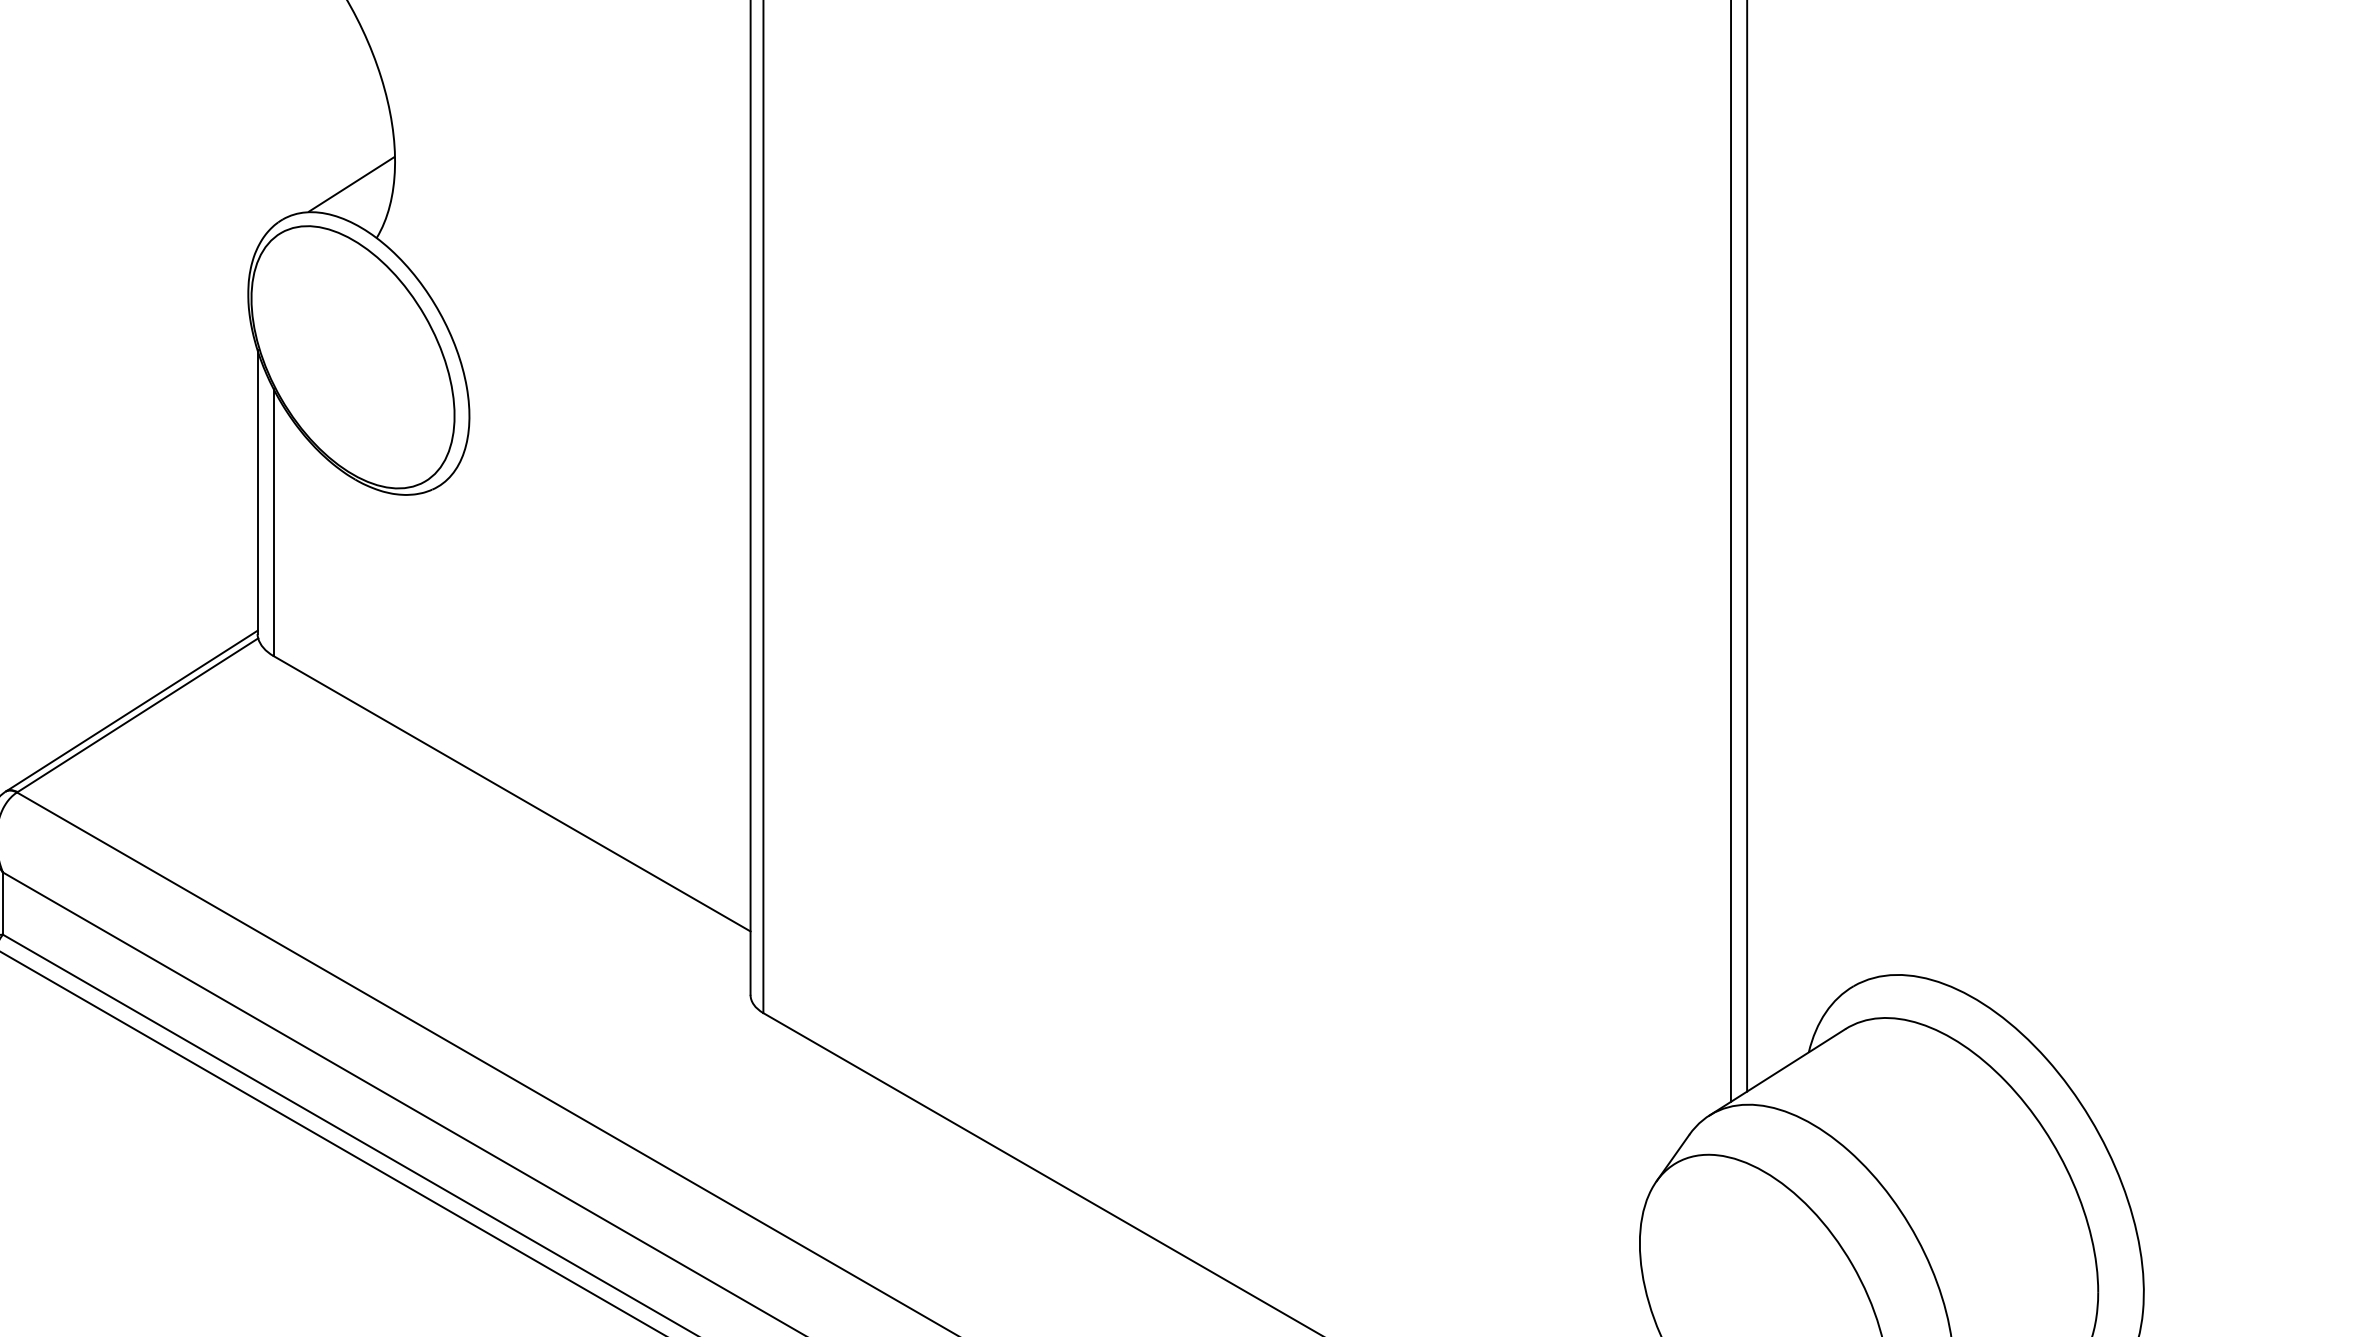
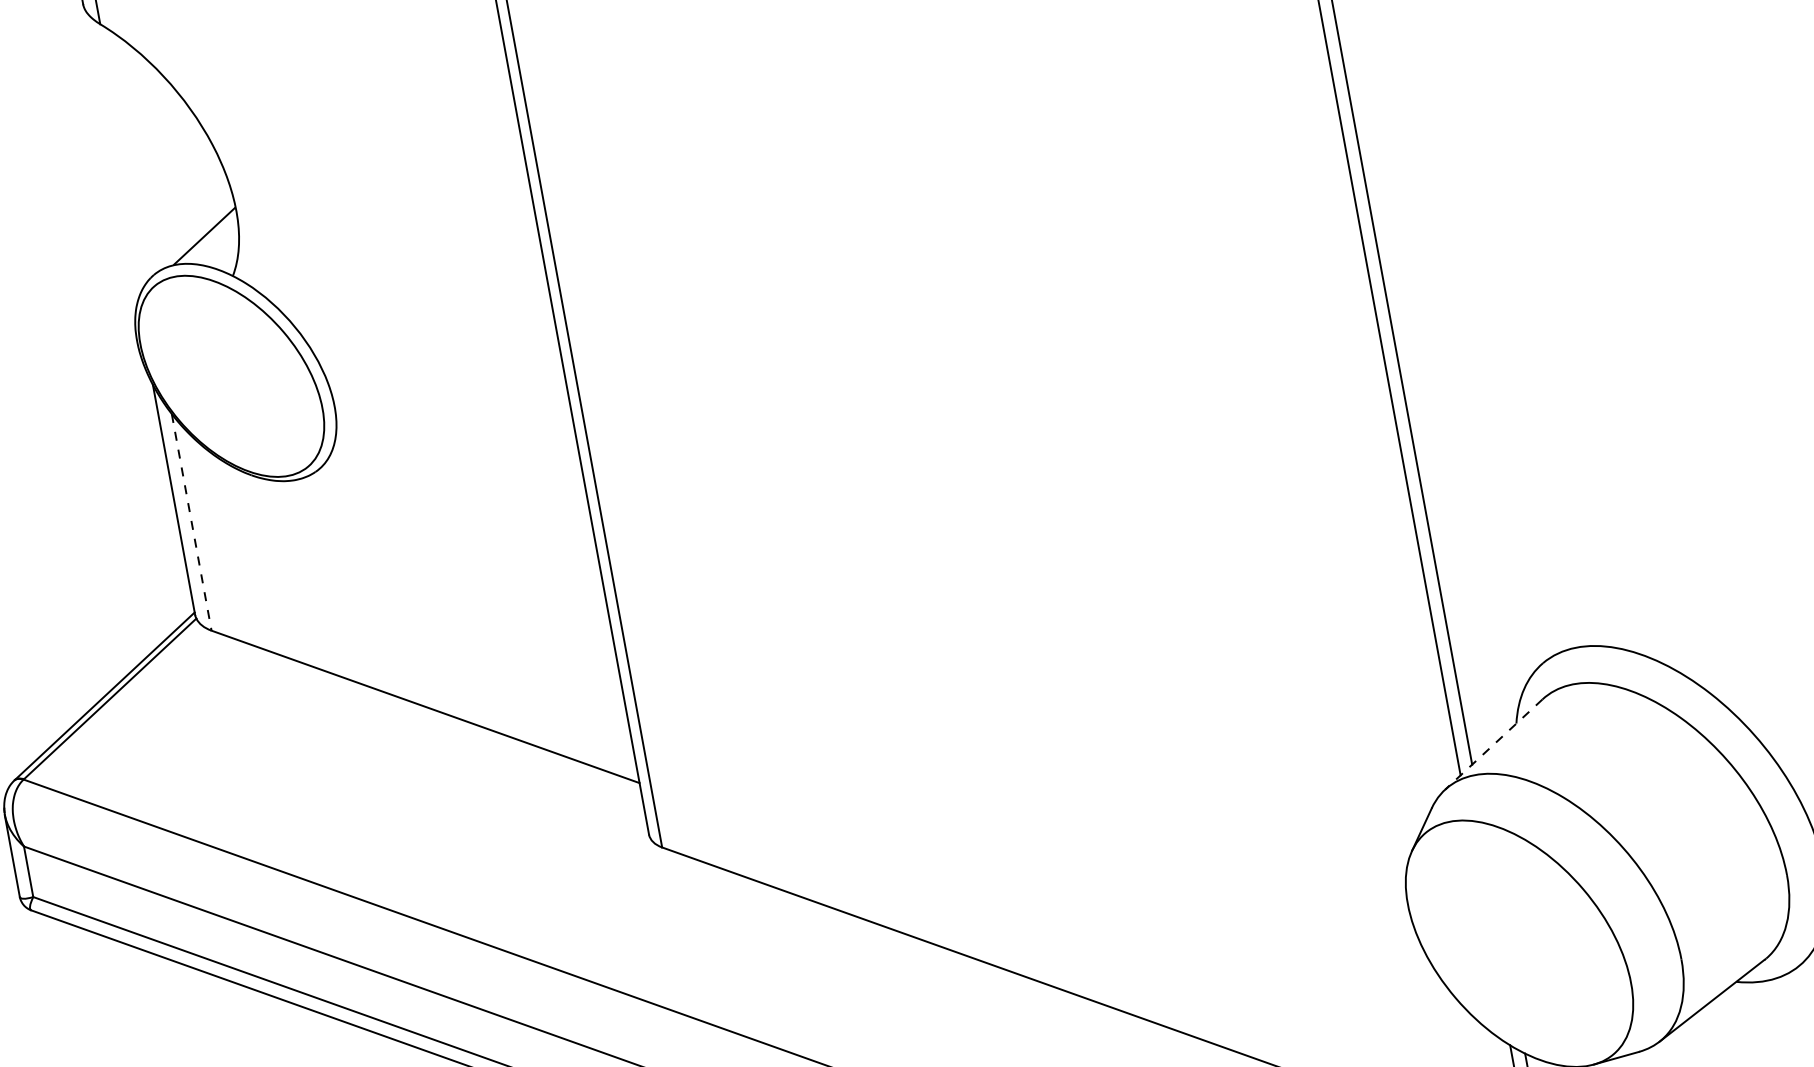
line: (273, 523) -> (191, 523), solid -> dashed
line: (1776, 1072) -> (1493, 744), solid -> dashed

